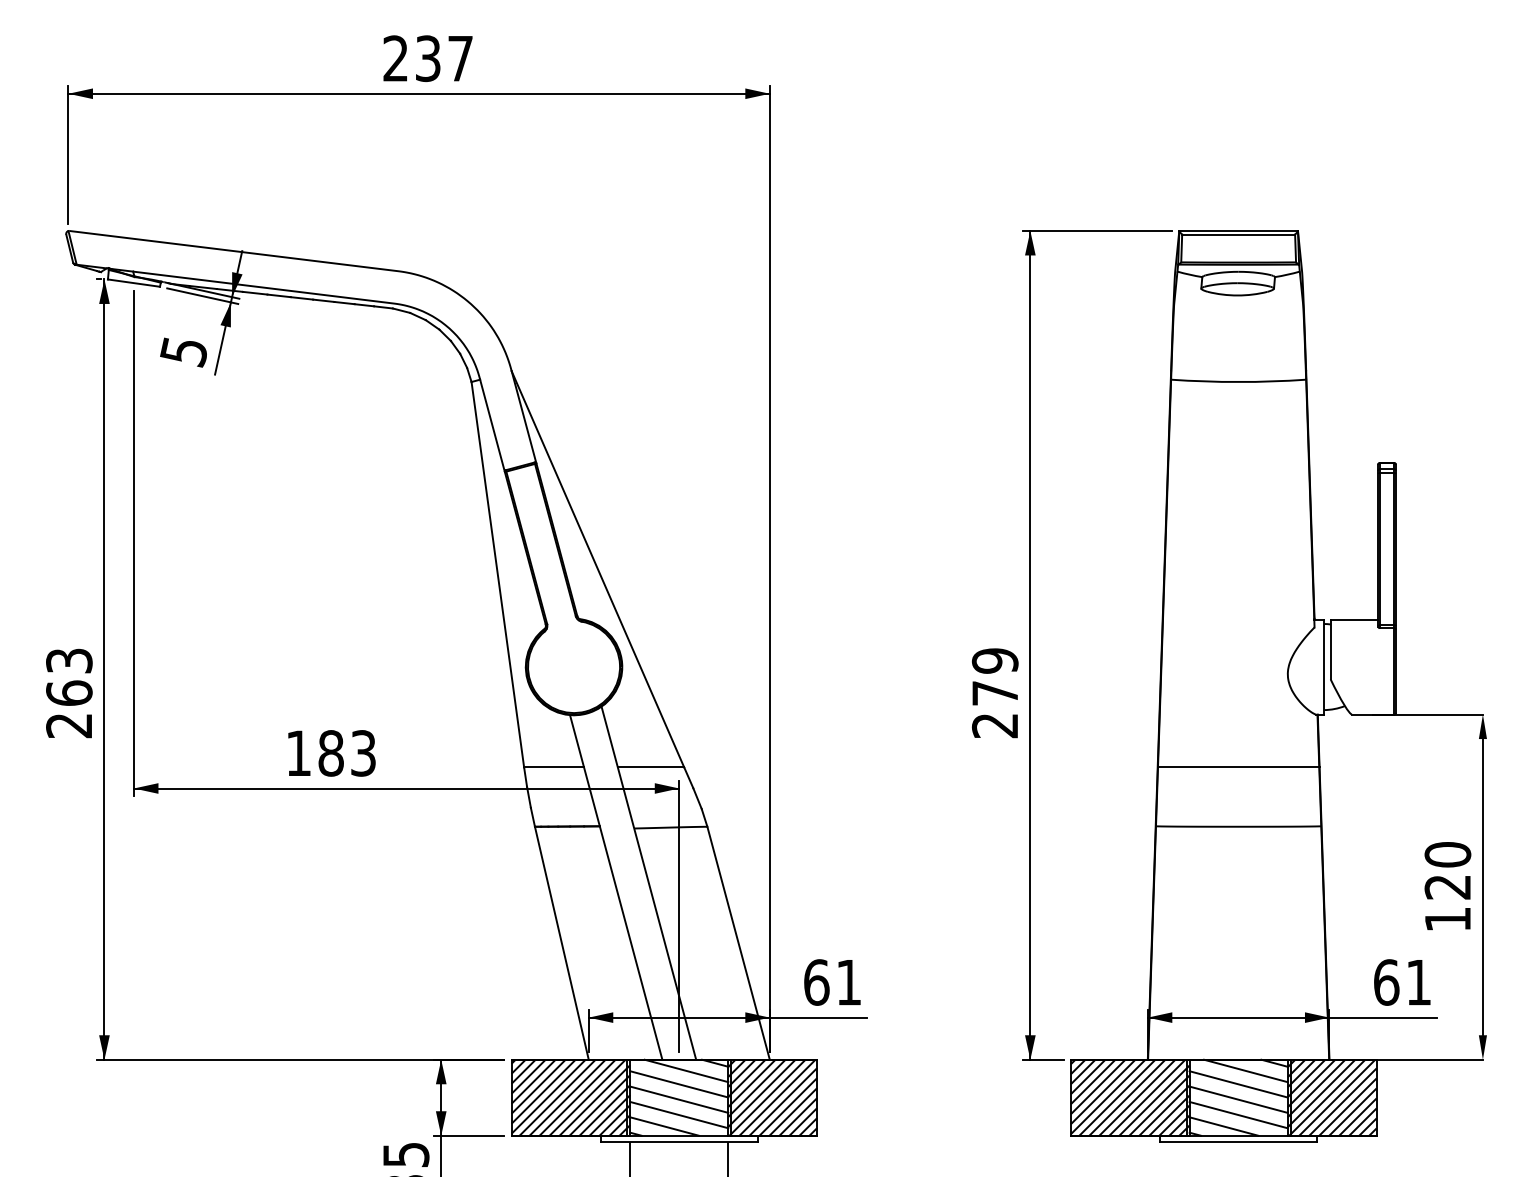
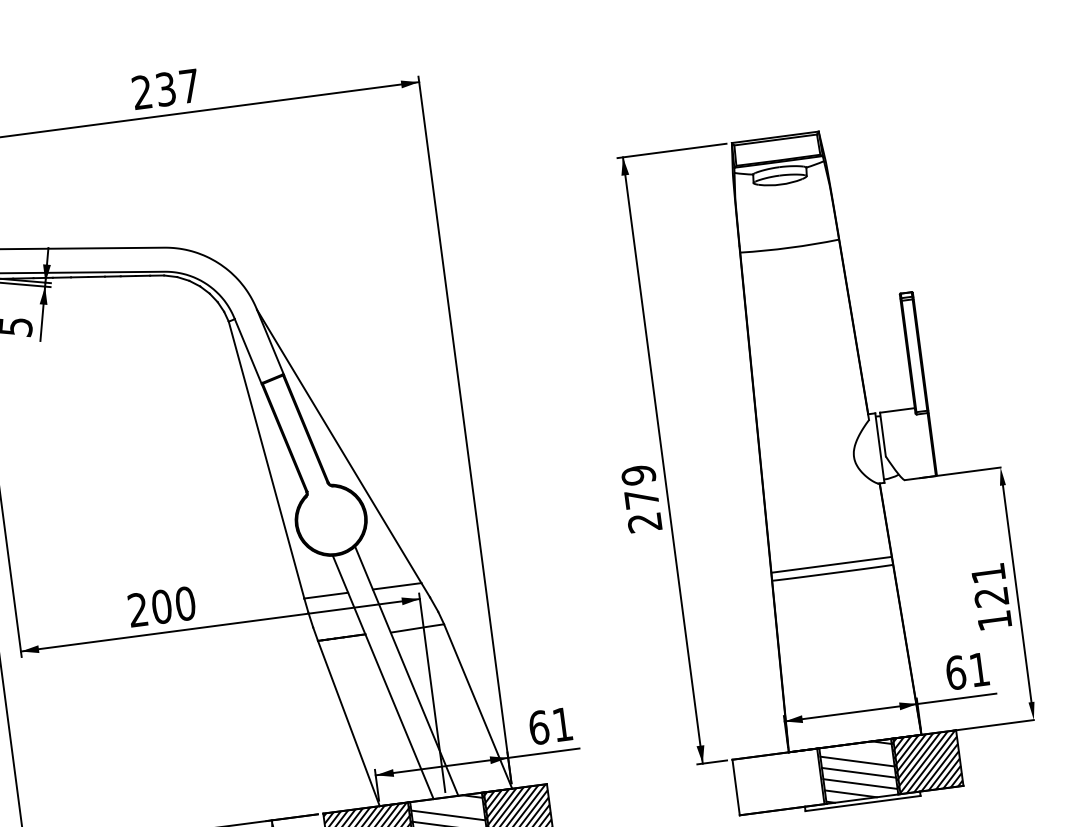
text: (331, 753) -> (162, 606), 183 -> 200
line: (1238, 767) -> (831, 564), moved
text: (1447, 854) -> (988, 573), 120 -> 121
line: (686, 1070) -> (452, 804), removed
line: (1245, 1070) -> (861, 750), removed
hatch: (1129, 1097) -> (778, 781), removed

